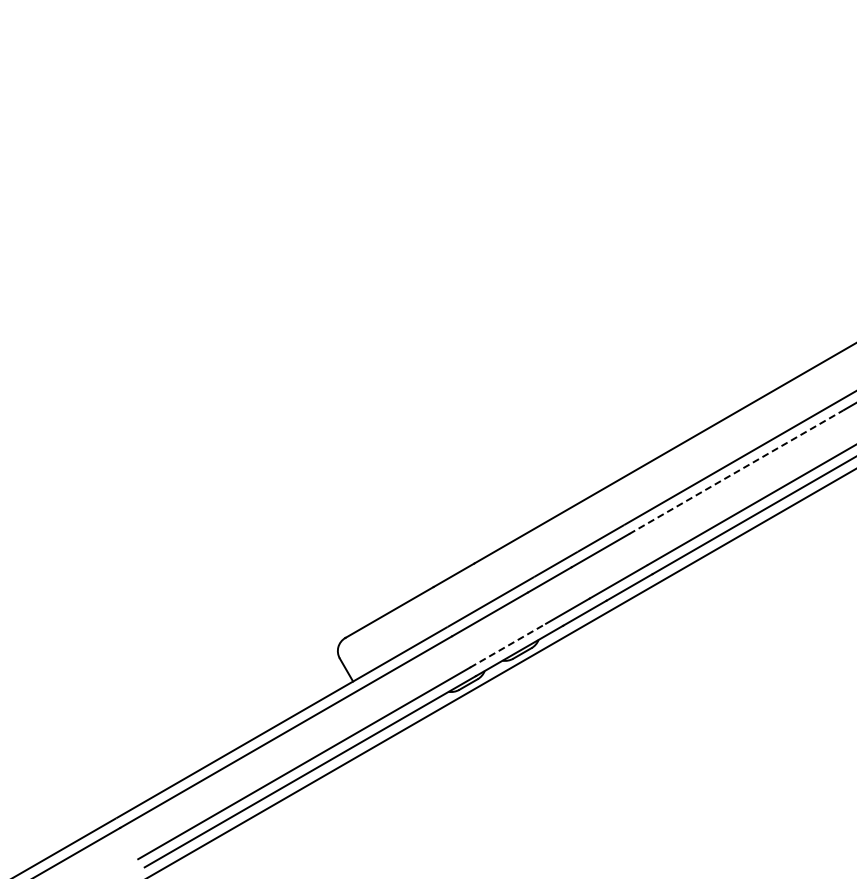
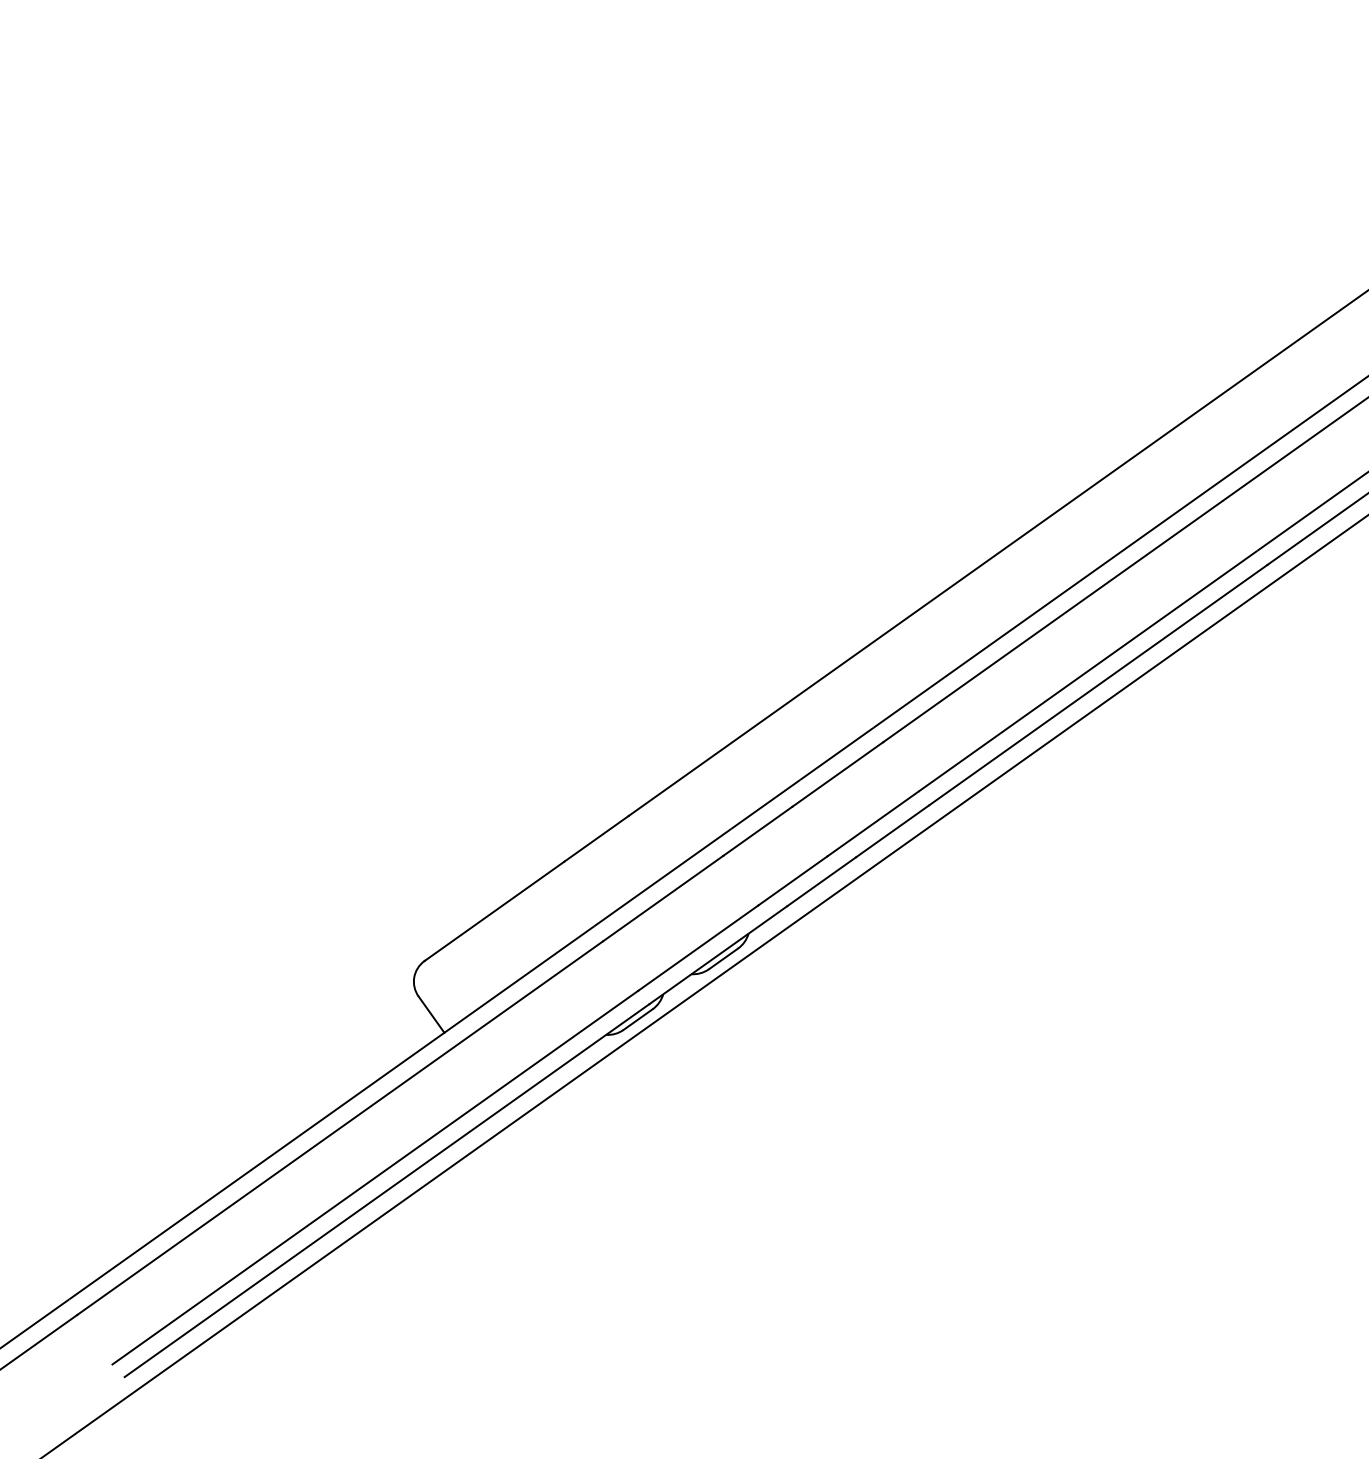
line: (736, 472) -> (1053, 621), dashed -> solid
line: (508, 645) -> (698, 947), dashed -> solid

